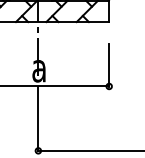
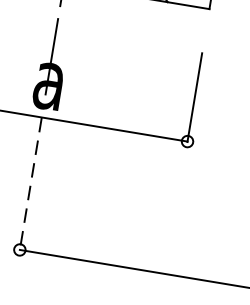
line: (38, 119) -> (30, 185), solid -> dashed

